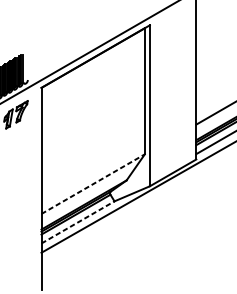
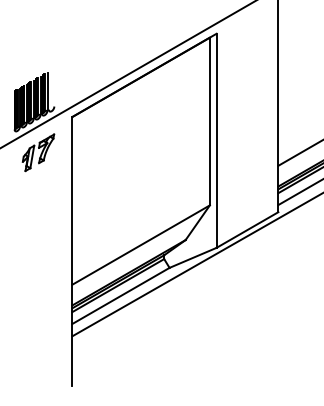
line: (93, 183) -> (141, 244), dashed -> solid
line: (78, 222) -> (121, 295), dashed -> solid

